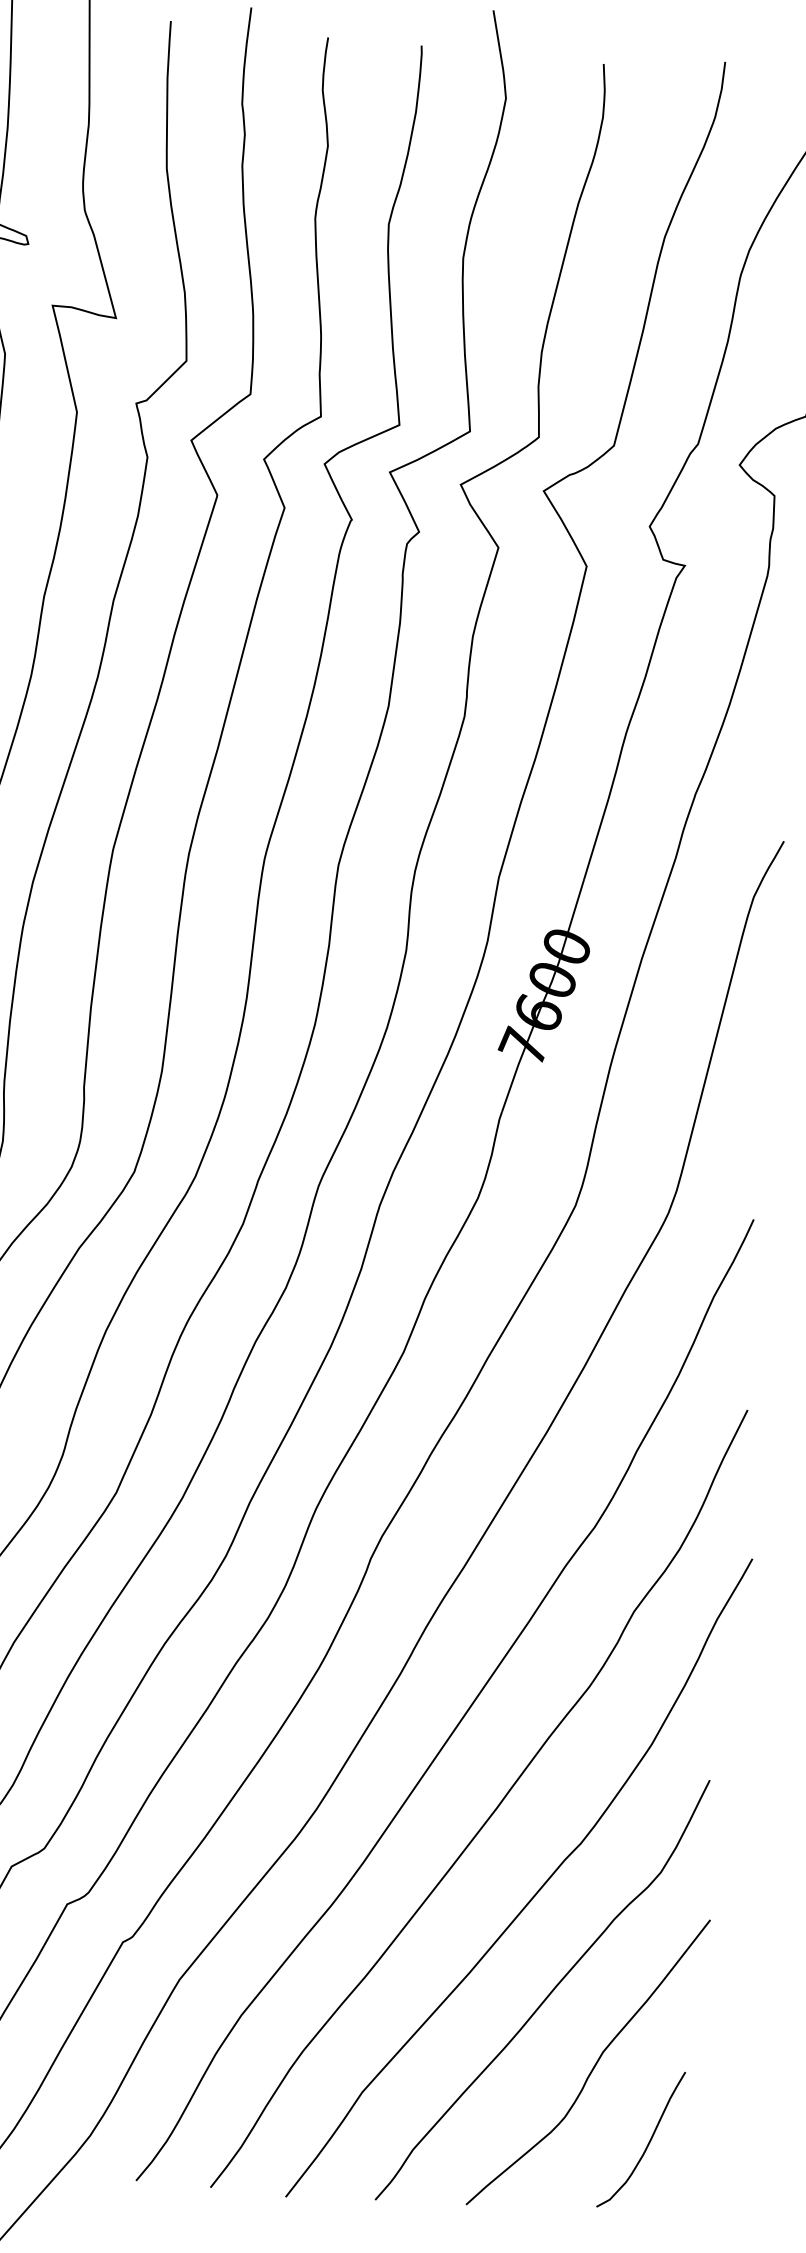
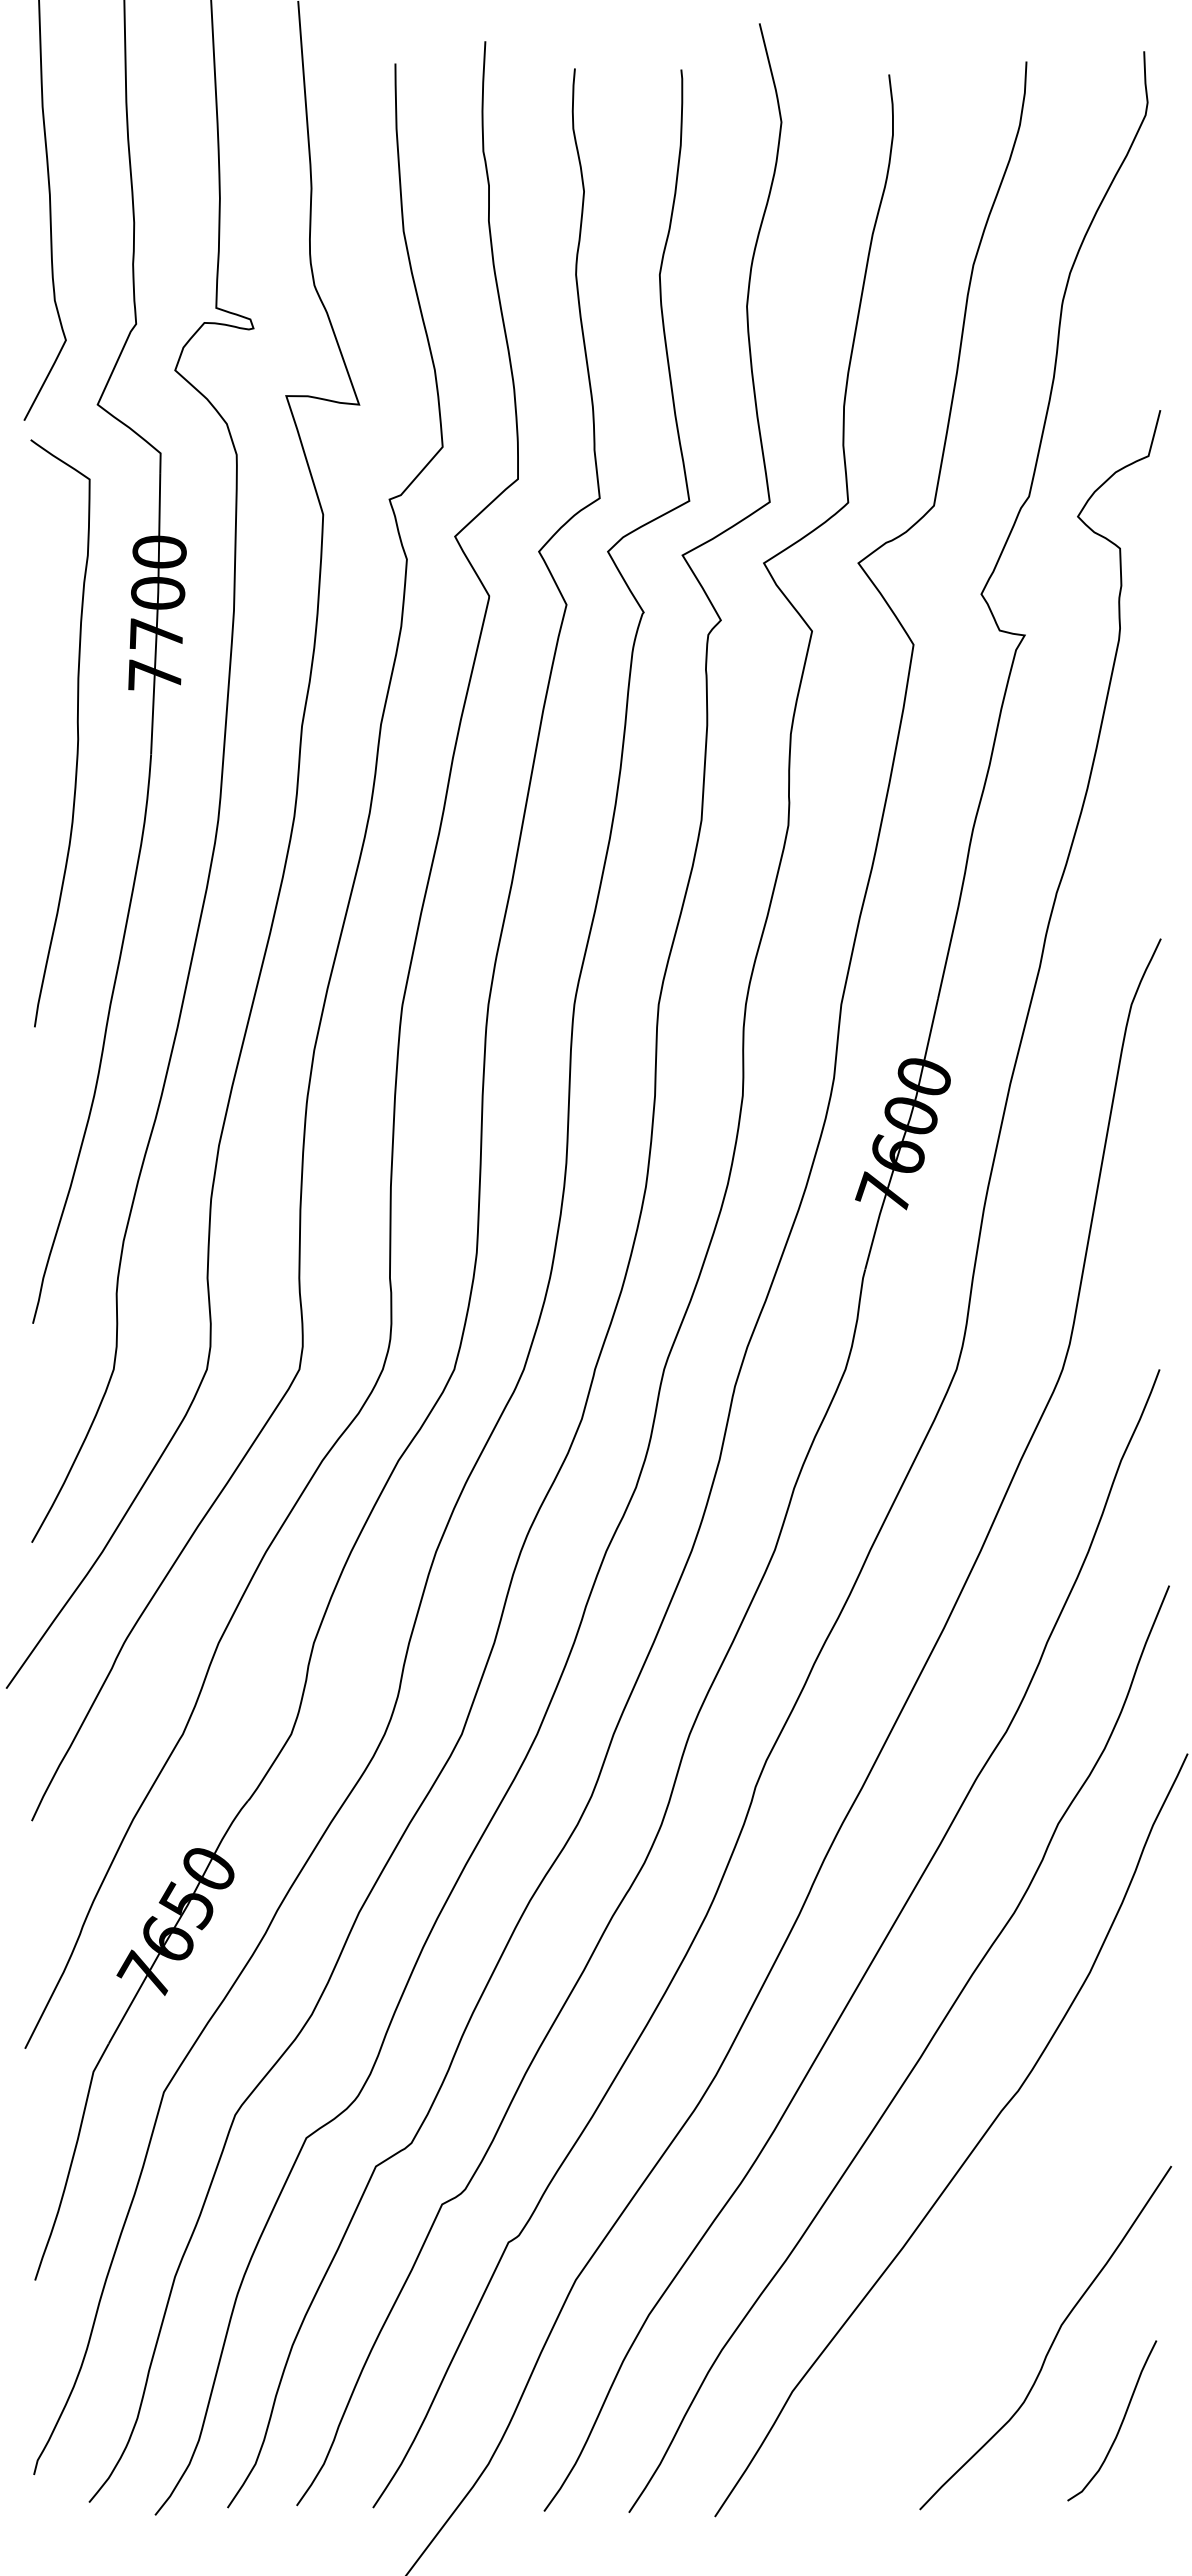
curve: (548, 1994) -> (994, 2264), removed

